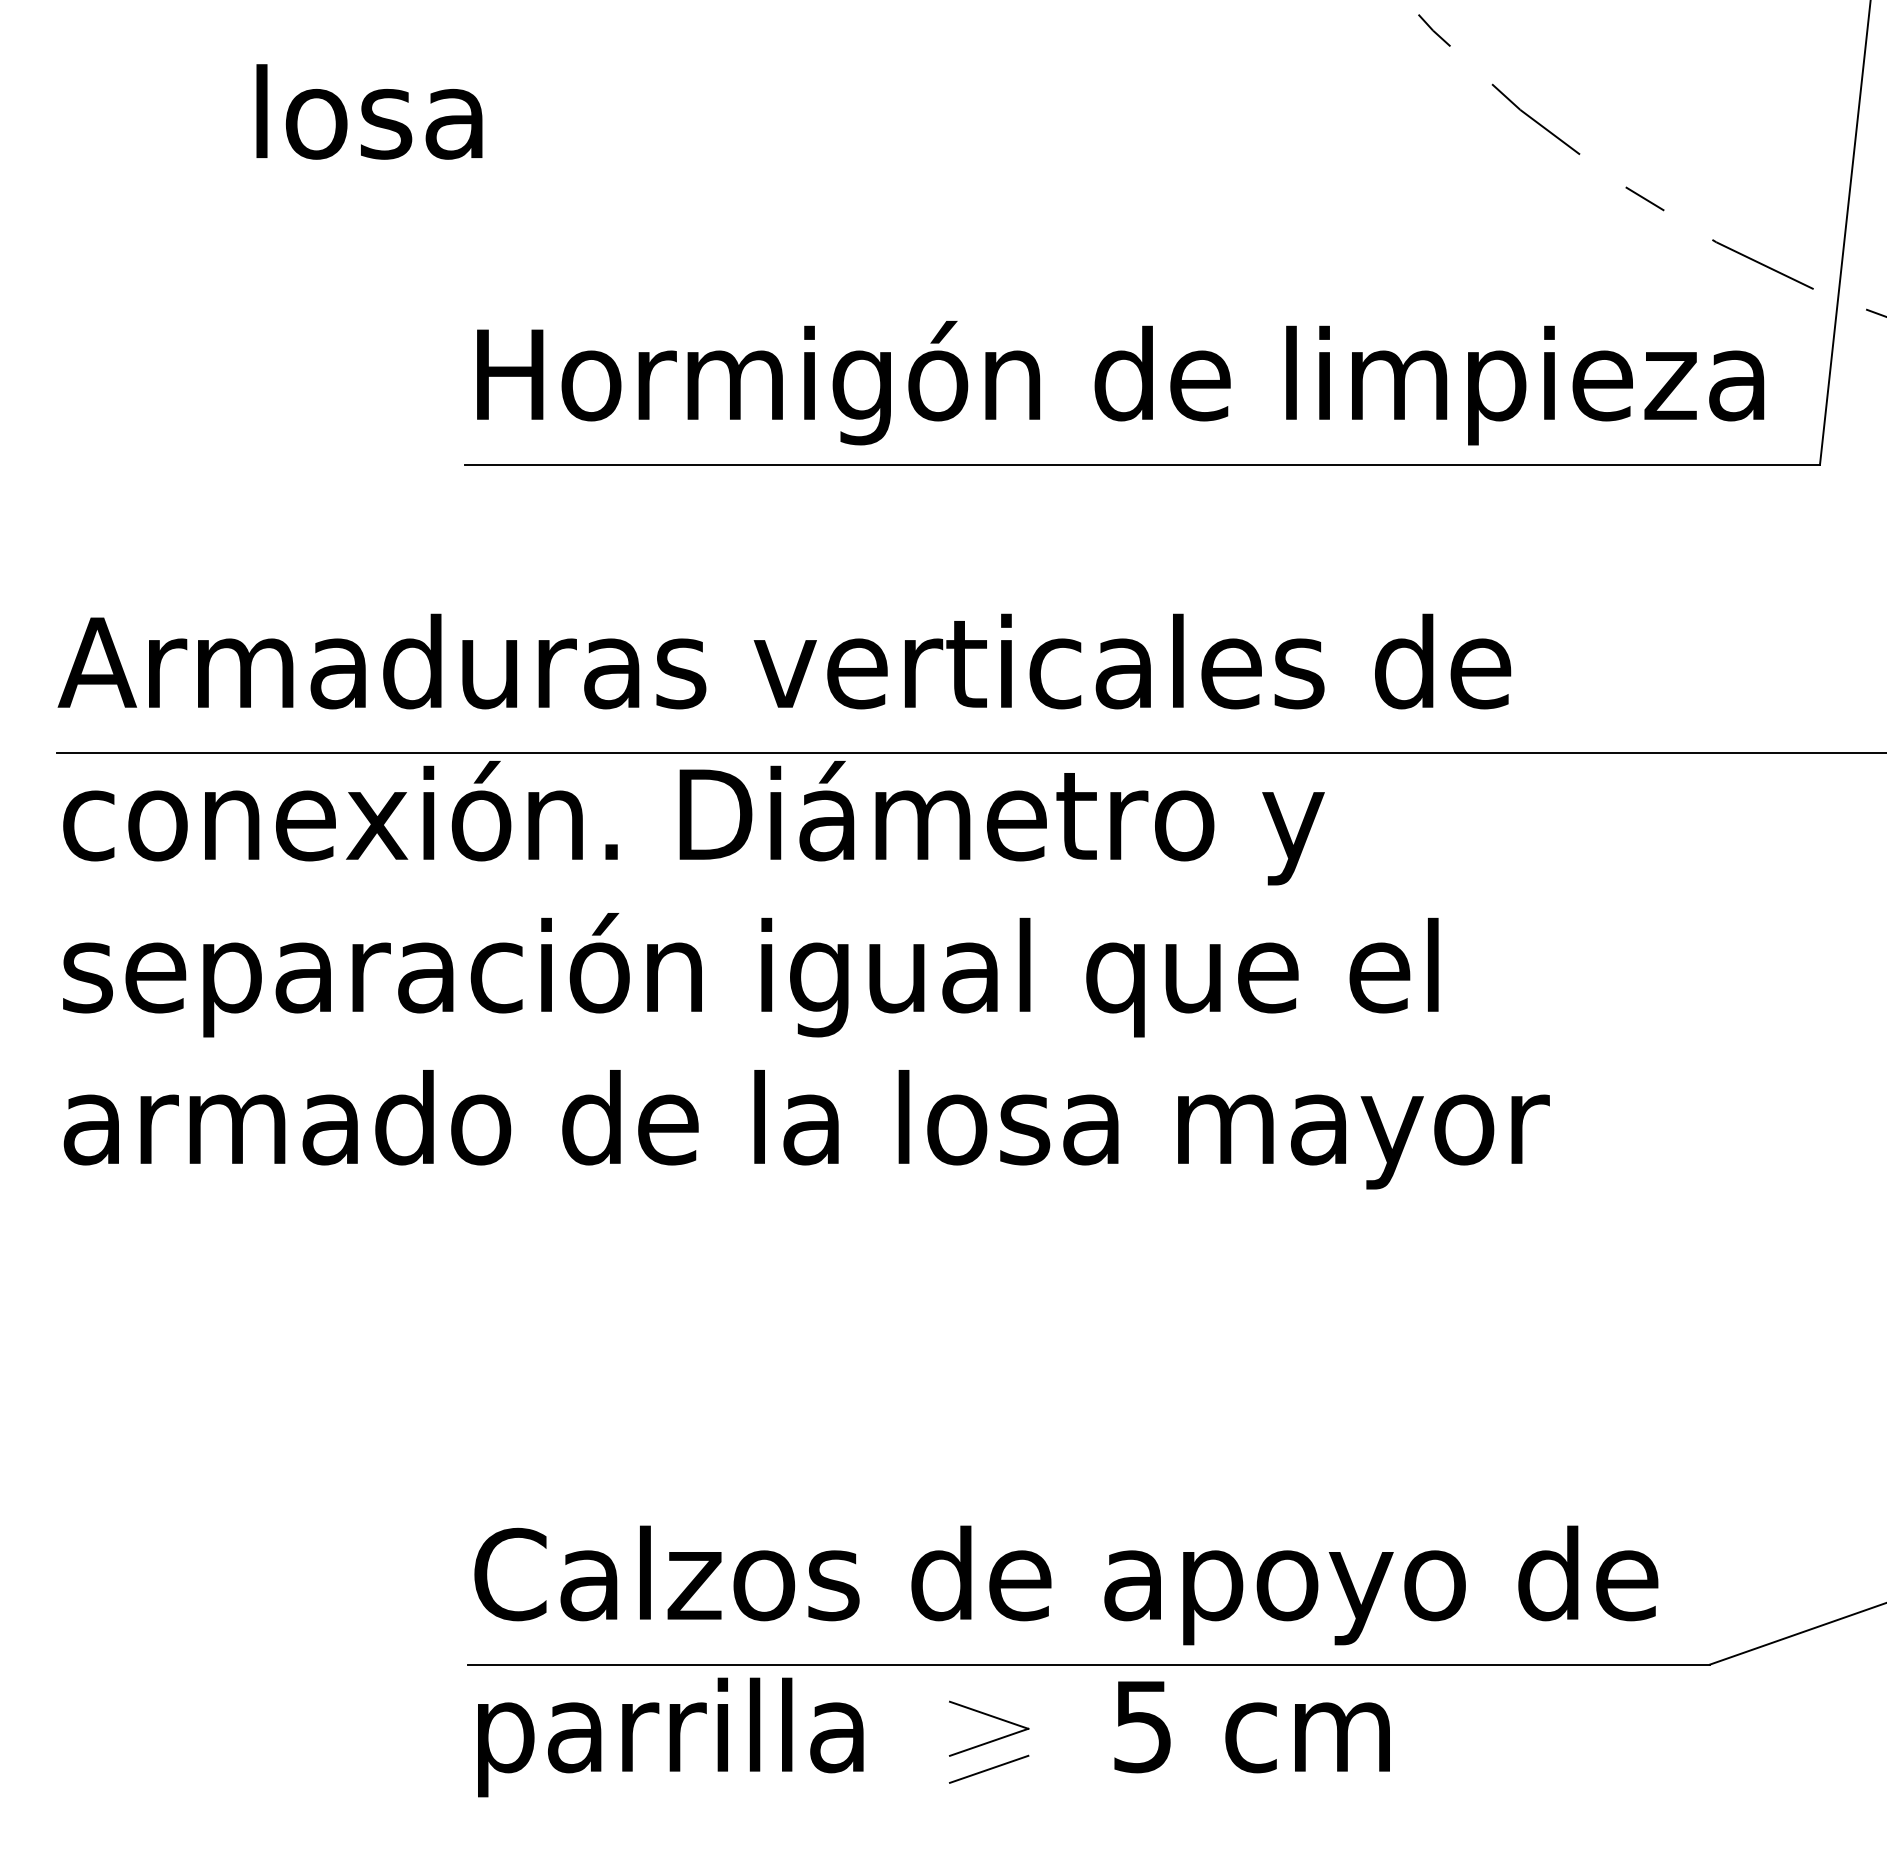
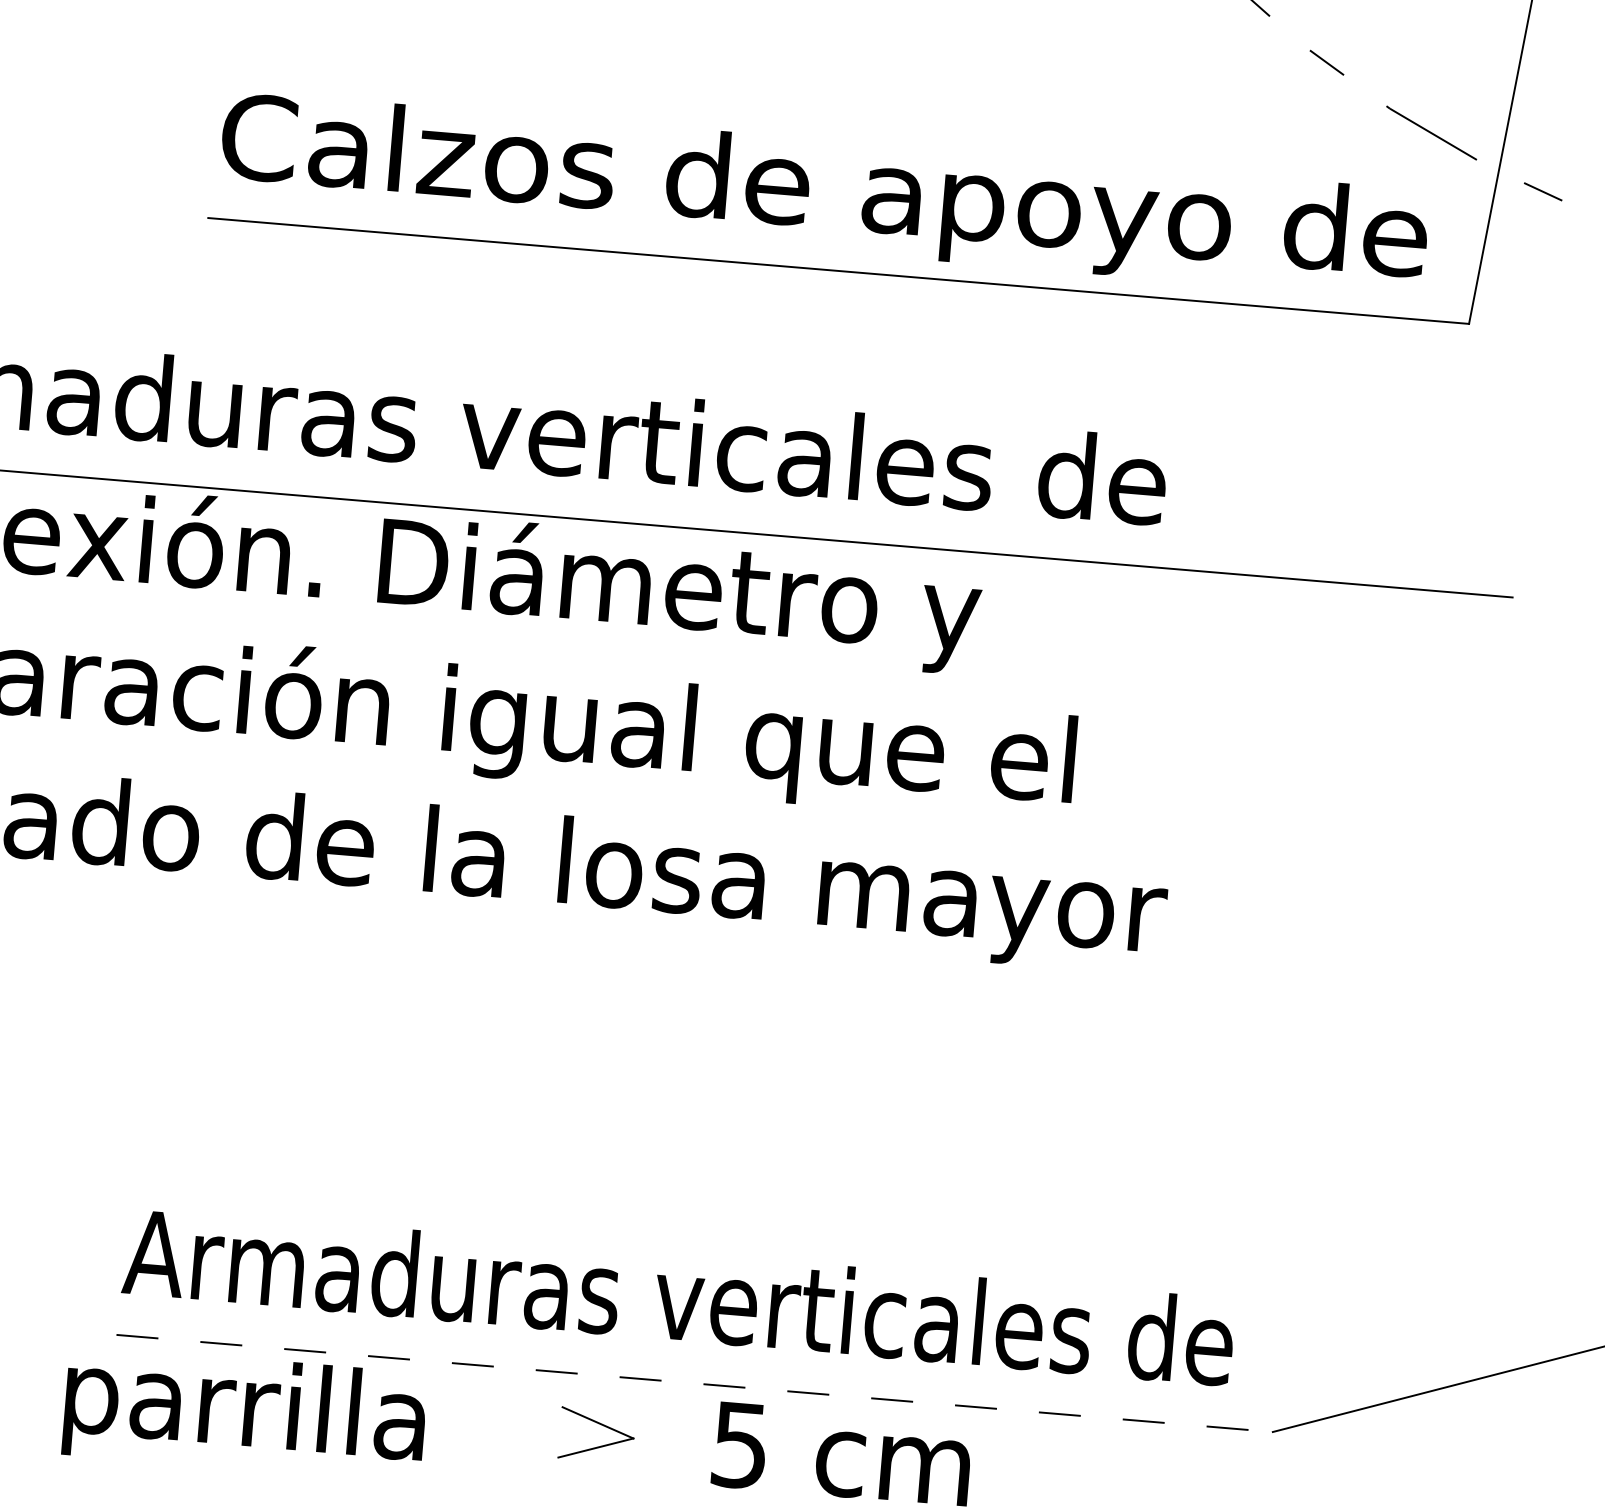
text: (1120, 382) -> (824, 192), Hormigón de limpieza -> Calzos de apoyo de
text: (1063, 1585) -> (677, 1307), Calzos de apoyo de -> Armaduras verticales de
line: (1089, 1664) -> (695, 1383), solid -> dashed
text: (670, 1737) -> (244, 1413), moved
line: (988, 1768) -> (593, 1472), removed

